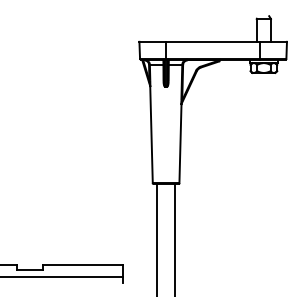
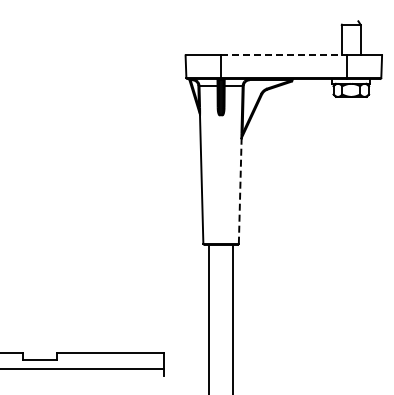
line: (212, 41) -> (283, 55), solid -> dashed
line: (180, 143) -> (240, 191), solid -> dashed

